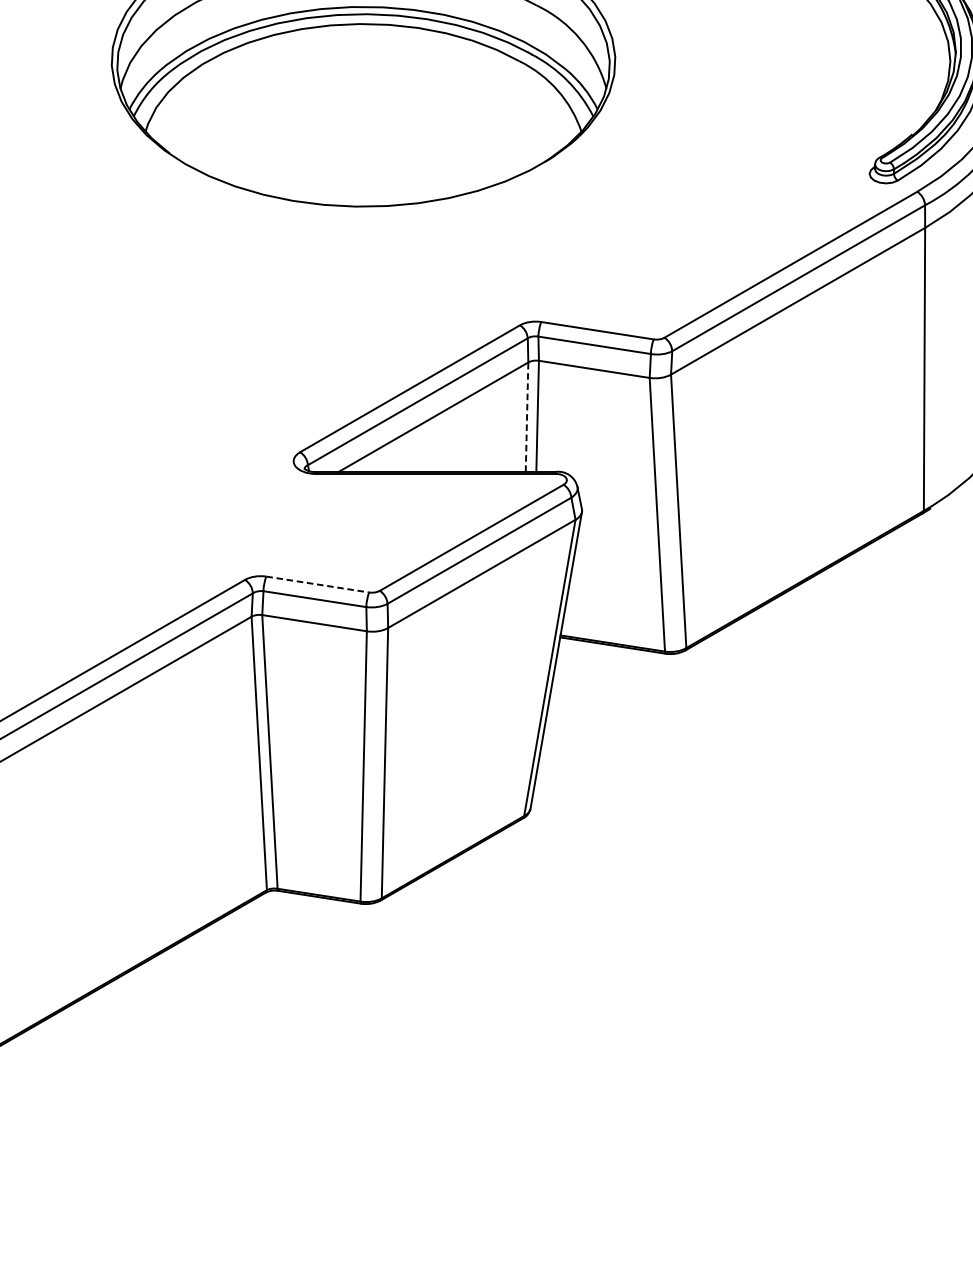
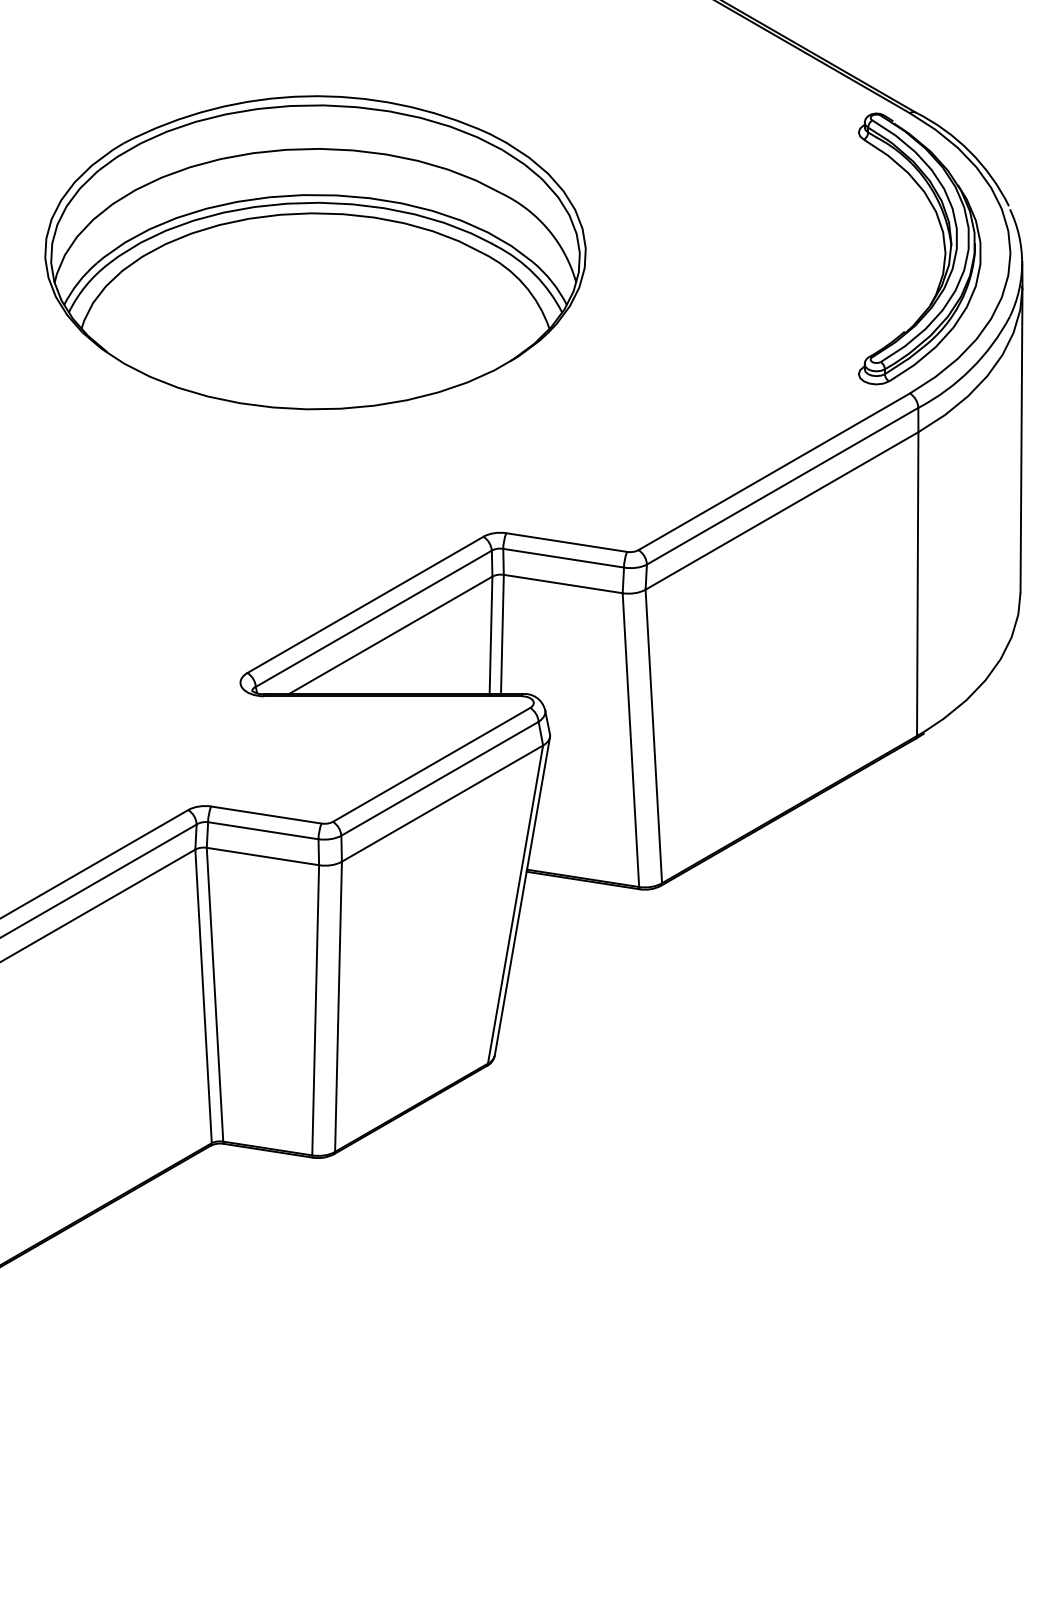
line: (527, 417) -> (491, 635), dashed -> solid
line: (317, 584) -> (266, 815), dashed -> solid

